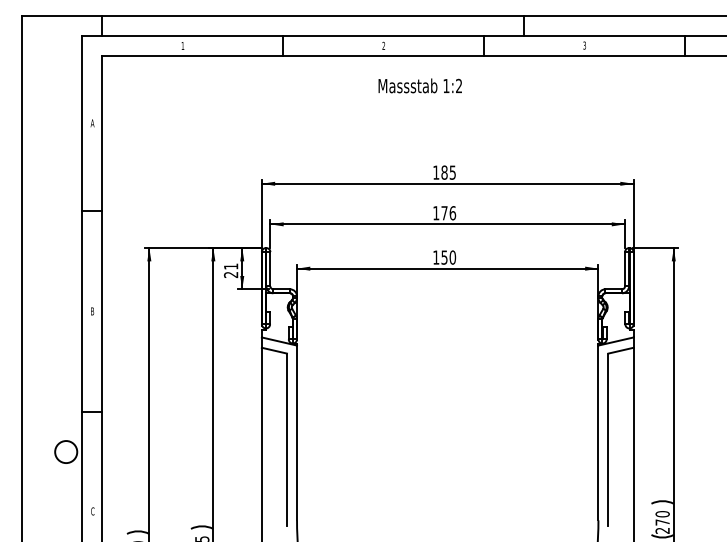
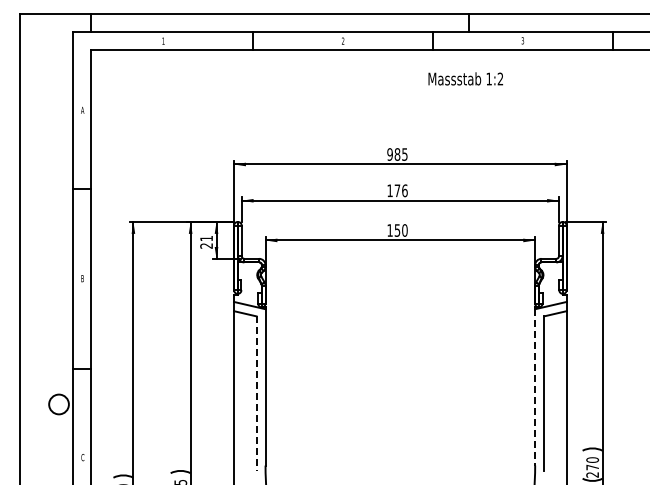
text: (419, 85) -> (465, 78), moved
text: (435, 172) -> (389, 154), 185 -> 985
line: (598, 433) -> (535, 387), solid -> dashed
line: (286, 439) -> (256, 393), solid -> dashed

